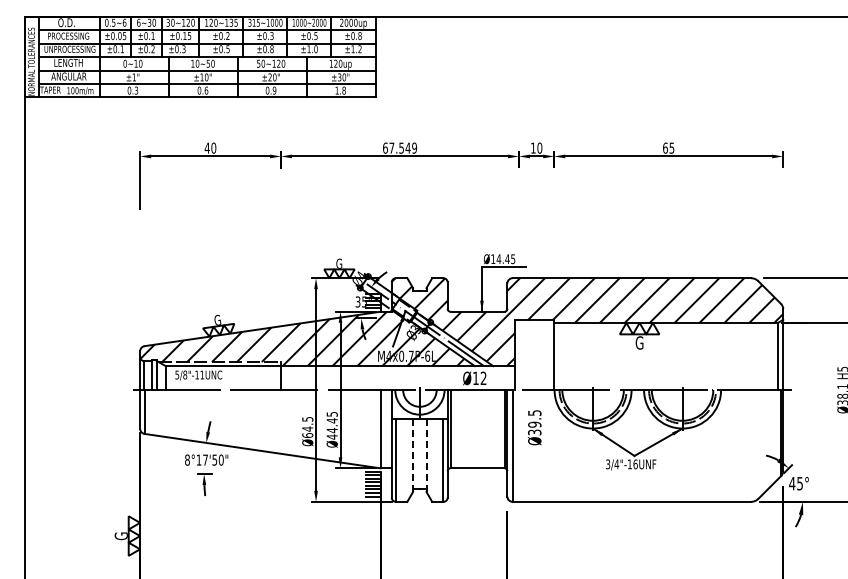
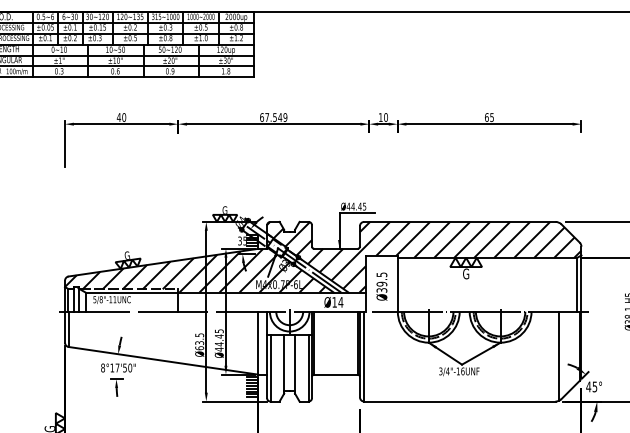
text: (492, 258) -> (347, 206), Ø14.45 -> Ø44.45
text: (483, 377) -> (340, 301), Ø12 -> Ø14
text: (534, 427) -> (381, 286), moved
text: (307, 428) -> (199, 342), Ø64.5 -> Ø63.5
line: (755, 445) -> (559, 356), added
line: (413, 455) -> (284, 364), dashed -> solid
line: (426, 455) -> (294, 364), dashed -> solid

